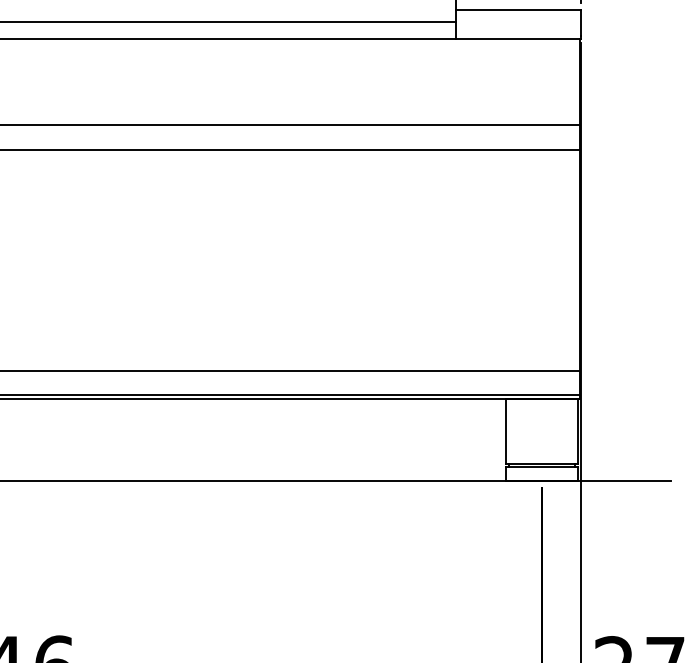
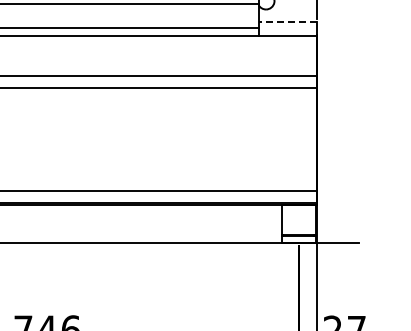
line: (517, 9) -> (287, 22), solid -> dashed

